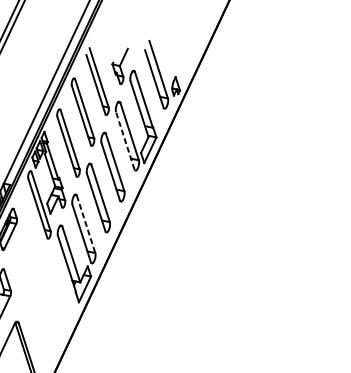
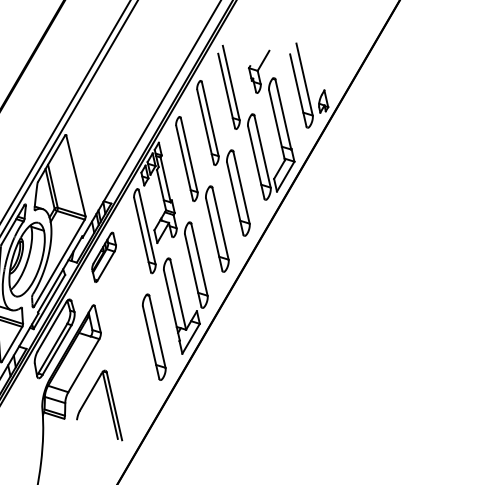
line: (125, 140) -> (256, 162), dashed -> solid
line: (86, 224) -> (199, 259), dashed -> solid
part: (54, 290) -> (153, 336), added

